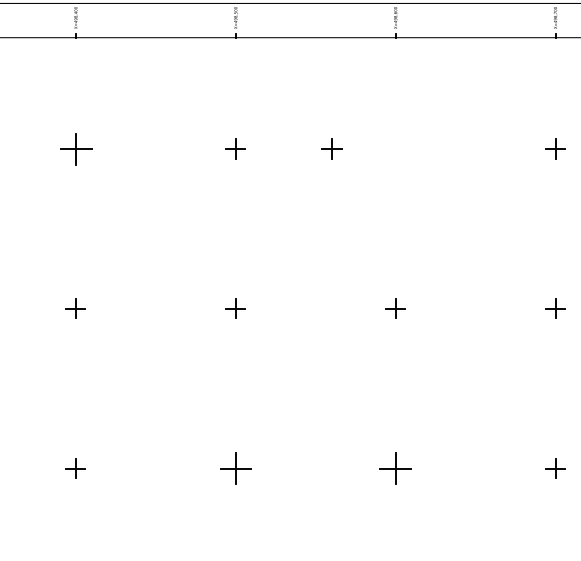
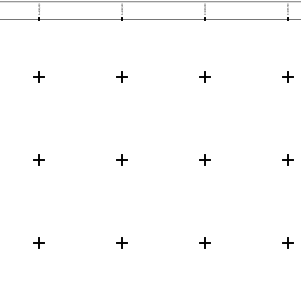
part: (74, 147) -> (38, 76), size x0.62
part: (331, 147) -> (204, 76), moved
part: (234, 467) -> (121, 242), size x0.62
part: (394, 467) -> (204, 242), size x0.62

